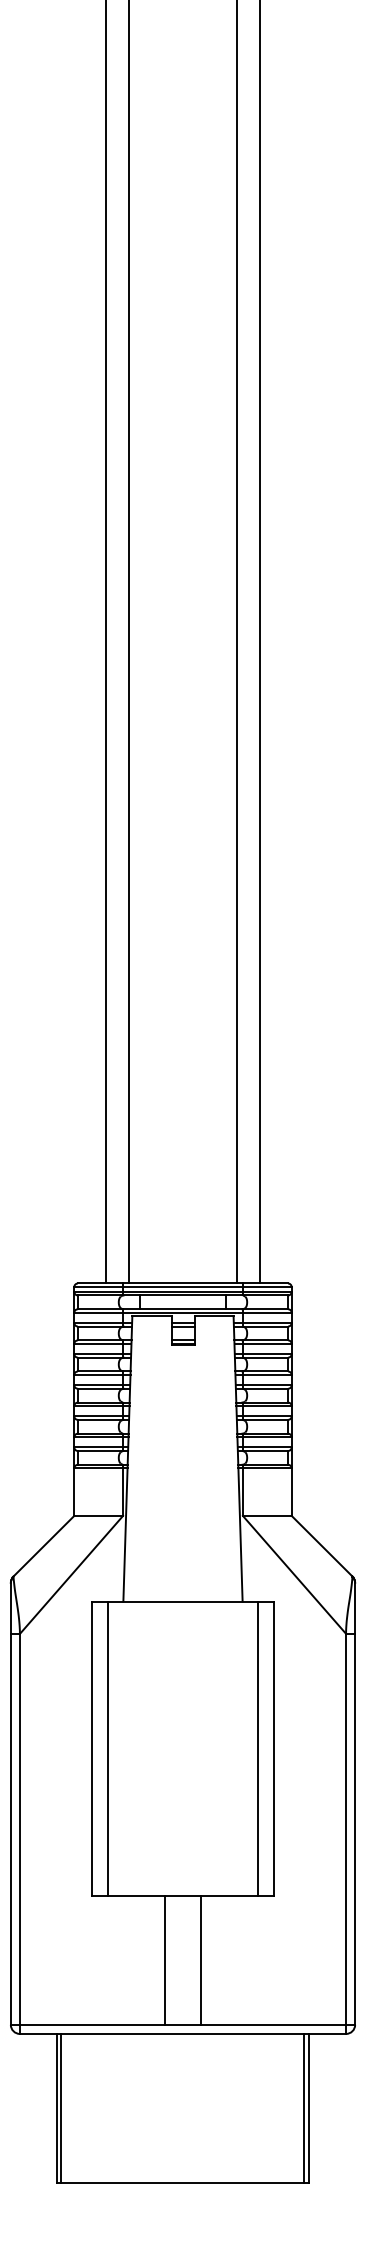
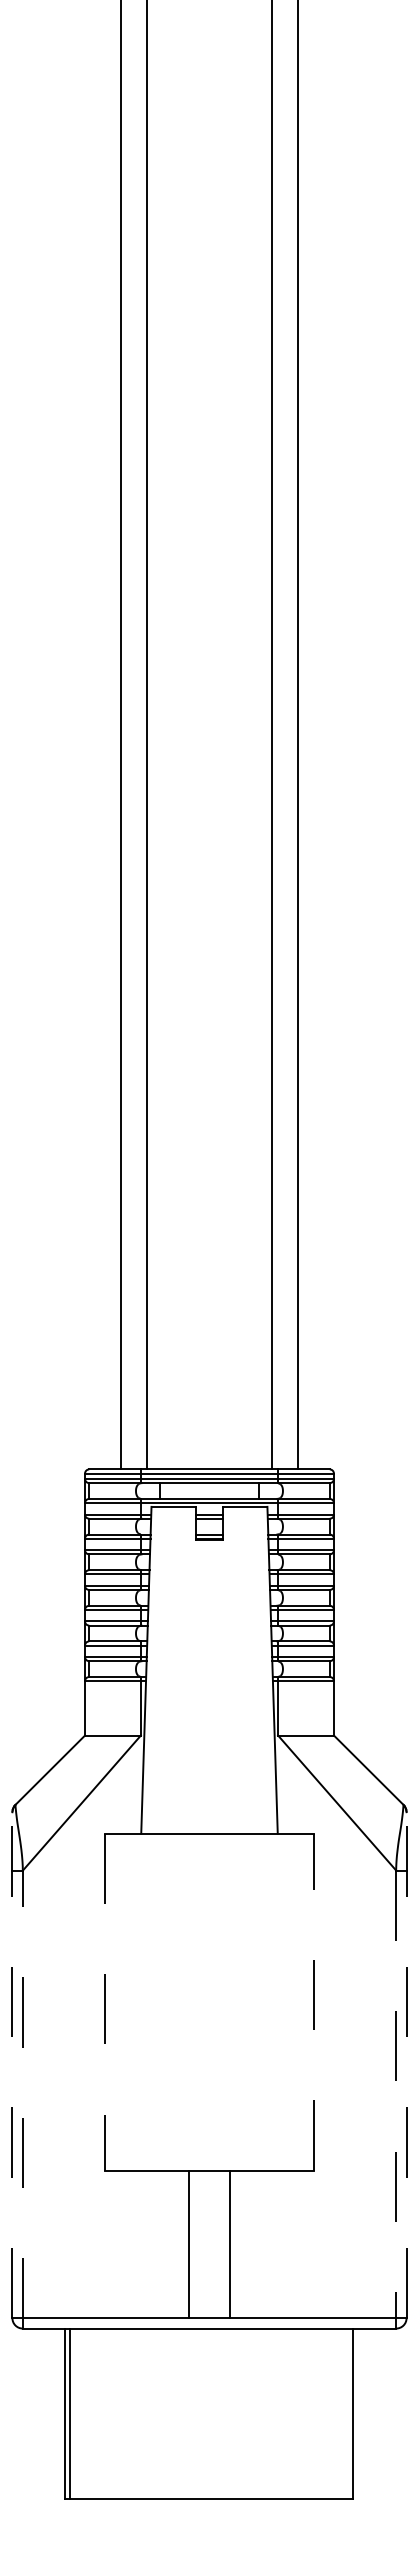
line: (107, 1748) -> (123, 2001), removed
line: (258, 1748) -> (295, 2001), removed
line: (91, 1749) -> (104, 2002), solid -> dashed
line: (274, 1749) -> (314, 2002), solid -> dashed
line: (10, 1803) -> (12, 2064), solid -> dashed
line: (355, 1803) -> (406, 2064), solid -> dashed
line: (19, 1833) -> (22, 2099), solid -> dashed
line: (346, 1834) -> (396, 2100), solid -> dashed
line: (304, 2108) -> (348, 2413), removed

